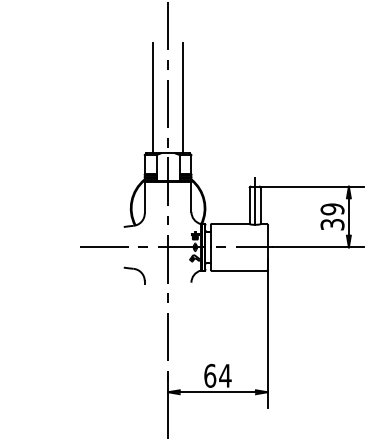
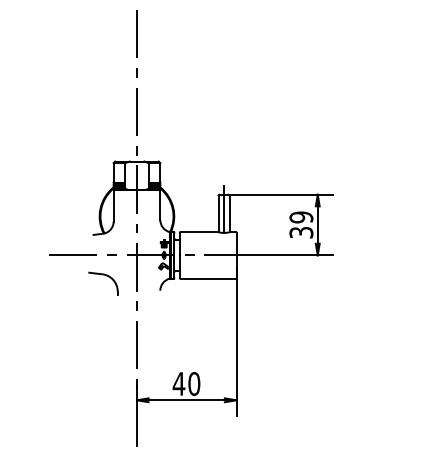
line: (153, 98) -> (122, 106), removed
line: (182, 98) -> (151, 106), removed
part: (134, 275) -> (103, 283), size x1.4
text: (217, 375) -> (186, 383), 64 -> 40

